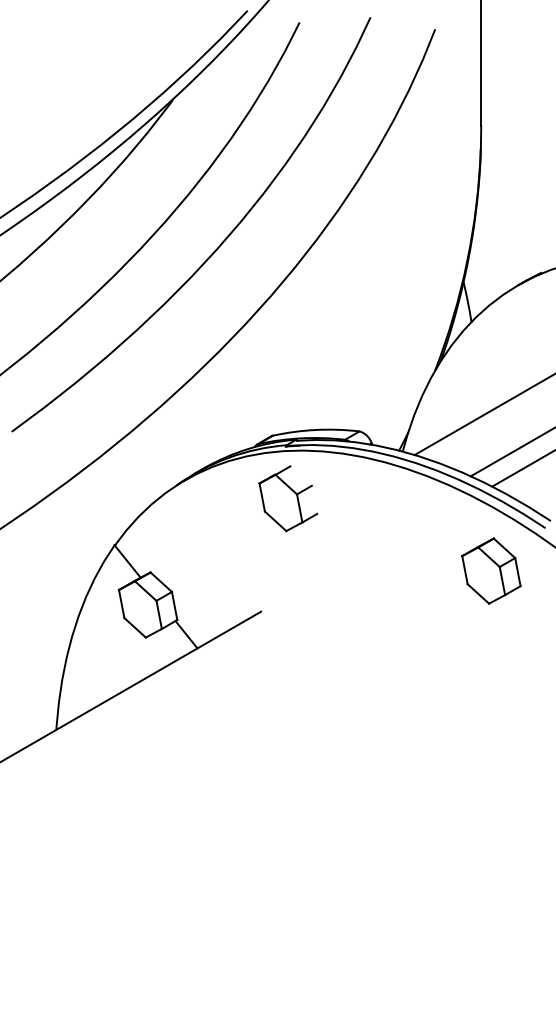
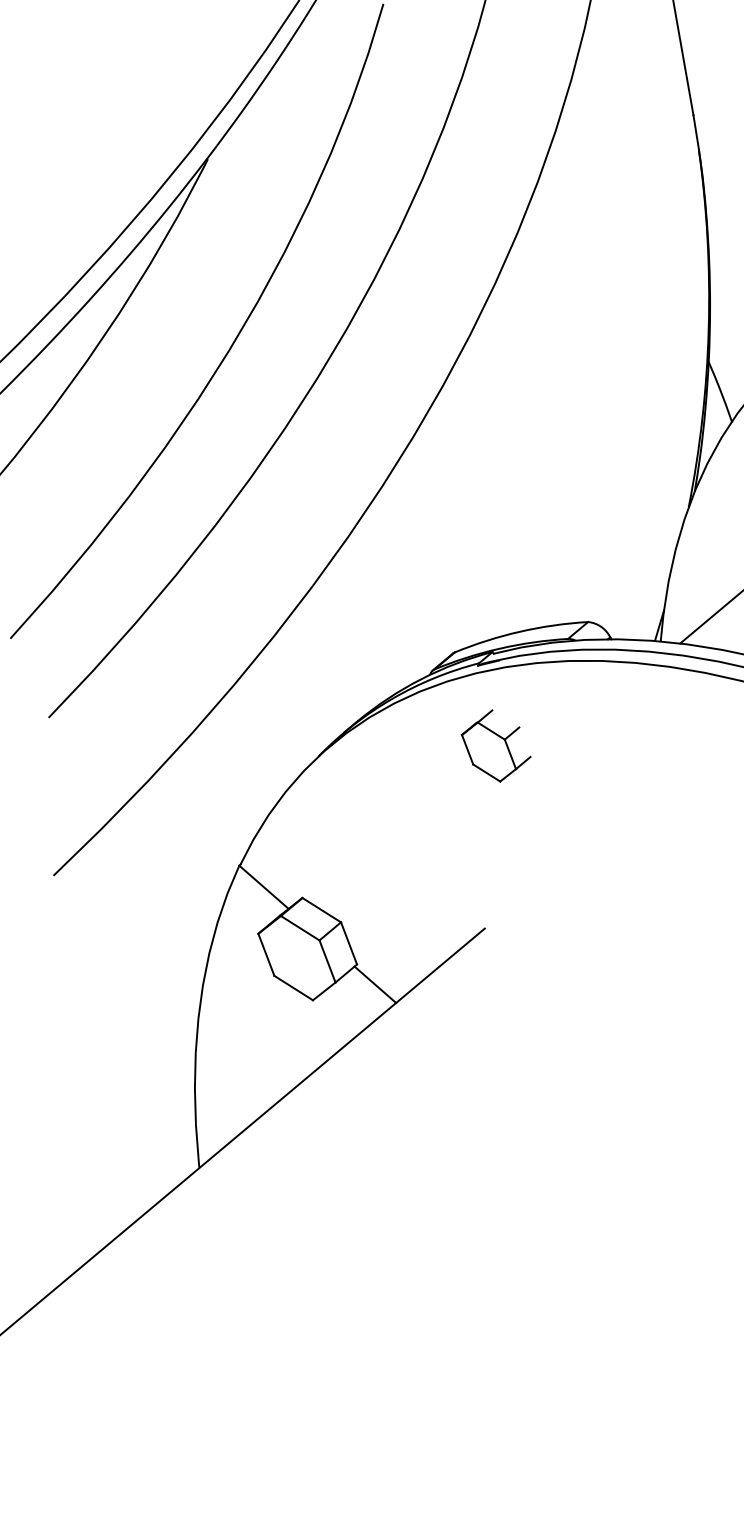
part: (288, 498) -> (496, 745), size x0.7

